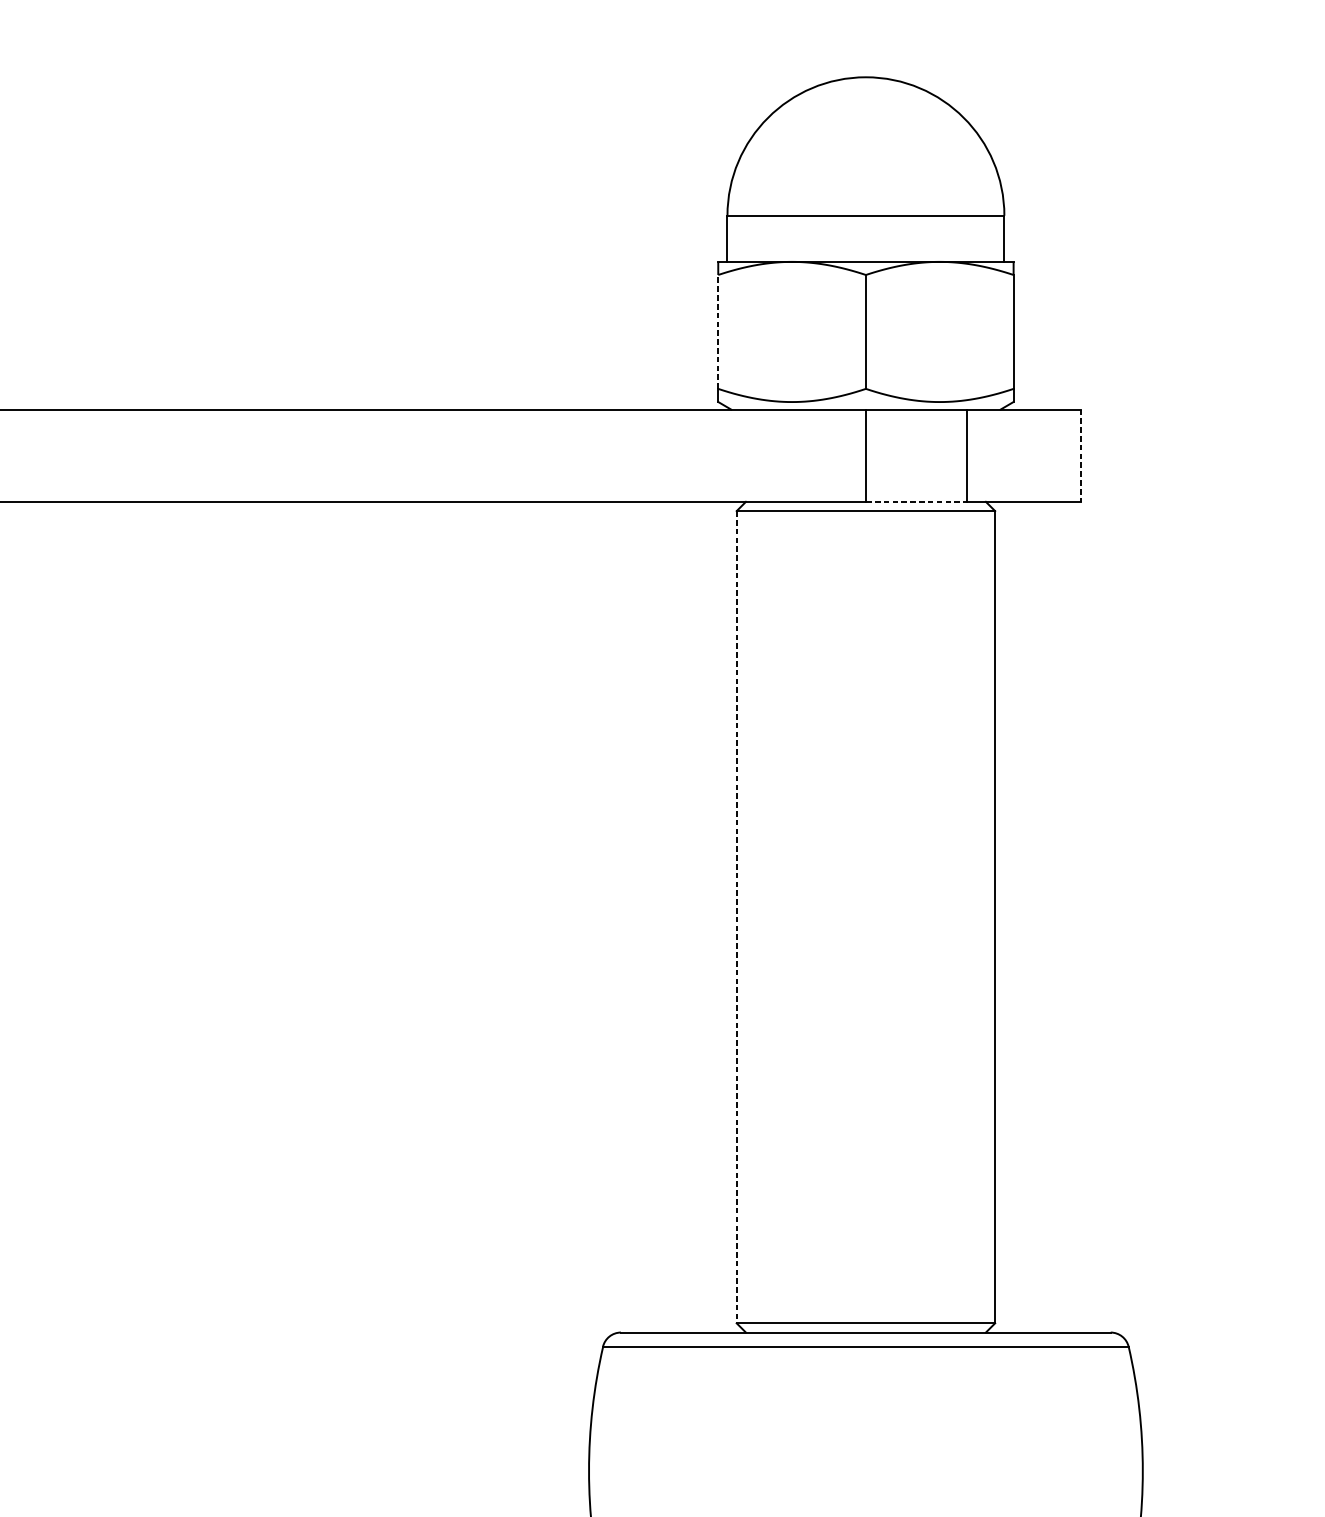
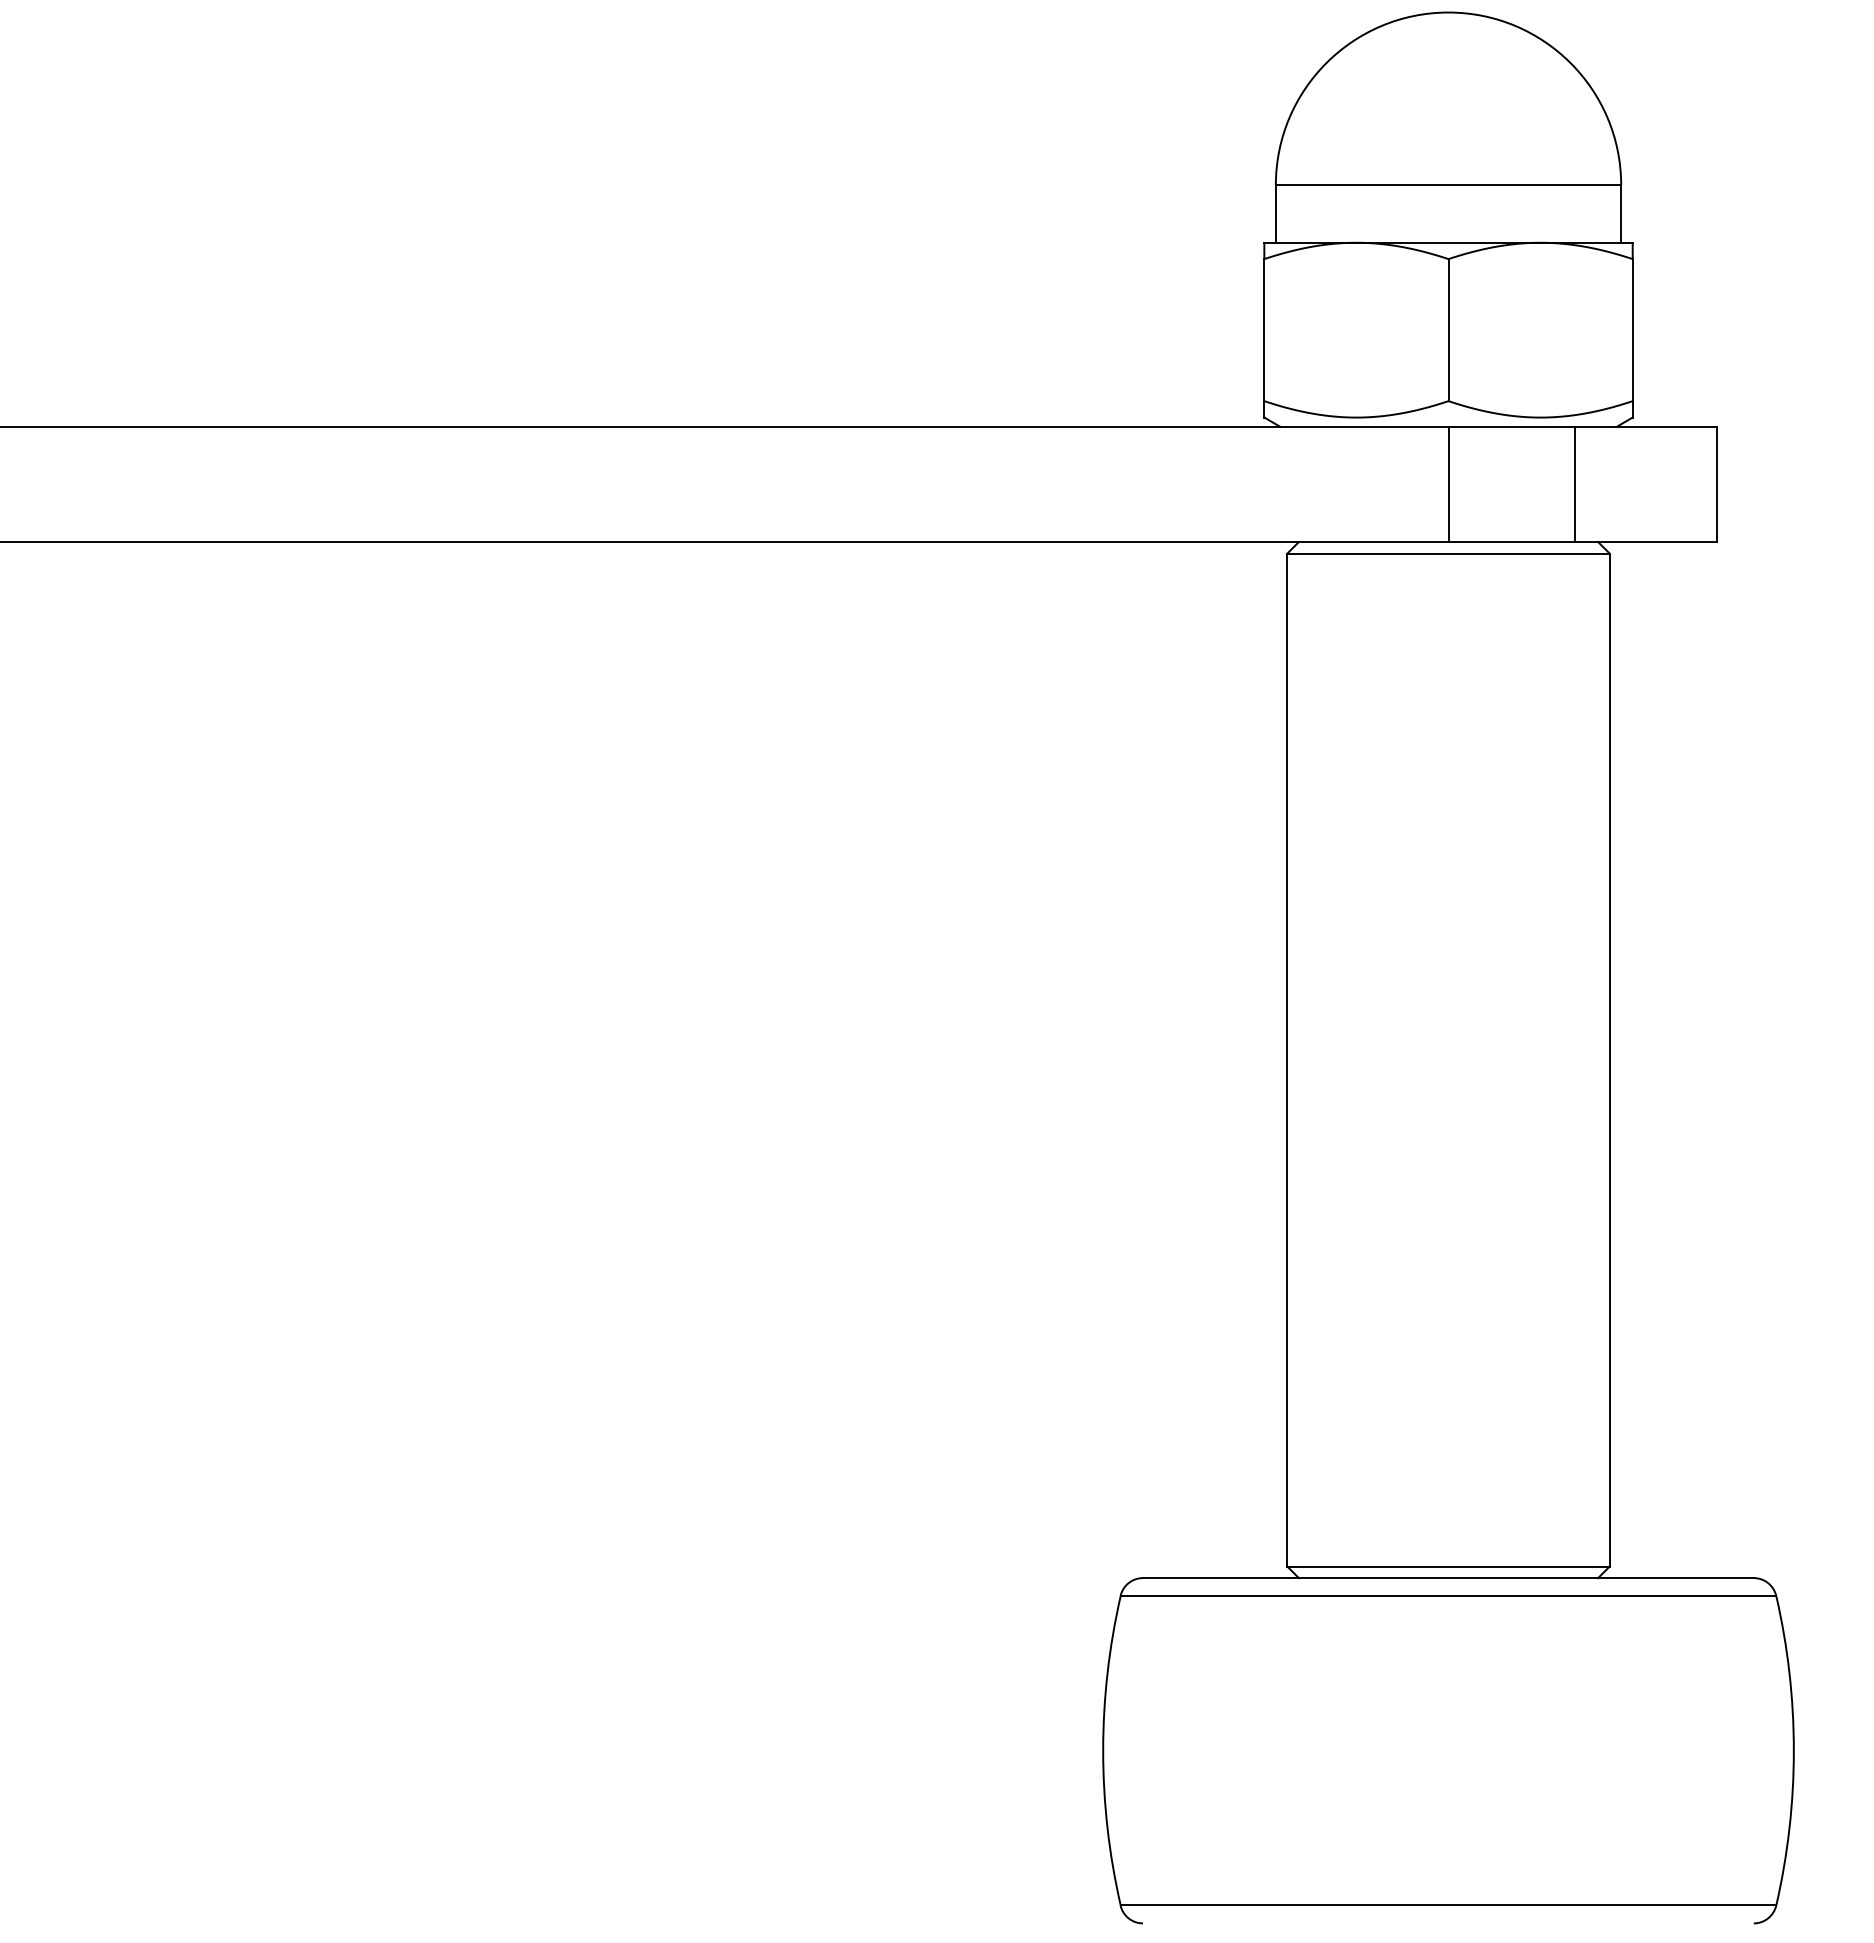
line: (718, 331) -> (1264, 329), dashed -> solid
line: (1080, 455) -> (1716, 484), dashed -> solid
line: (917, 502) -> (1512, 542), dashed -> solid
line: (736, 917) -> (1287, 1060), dashed -> solid

